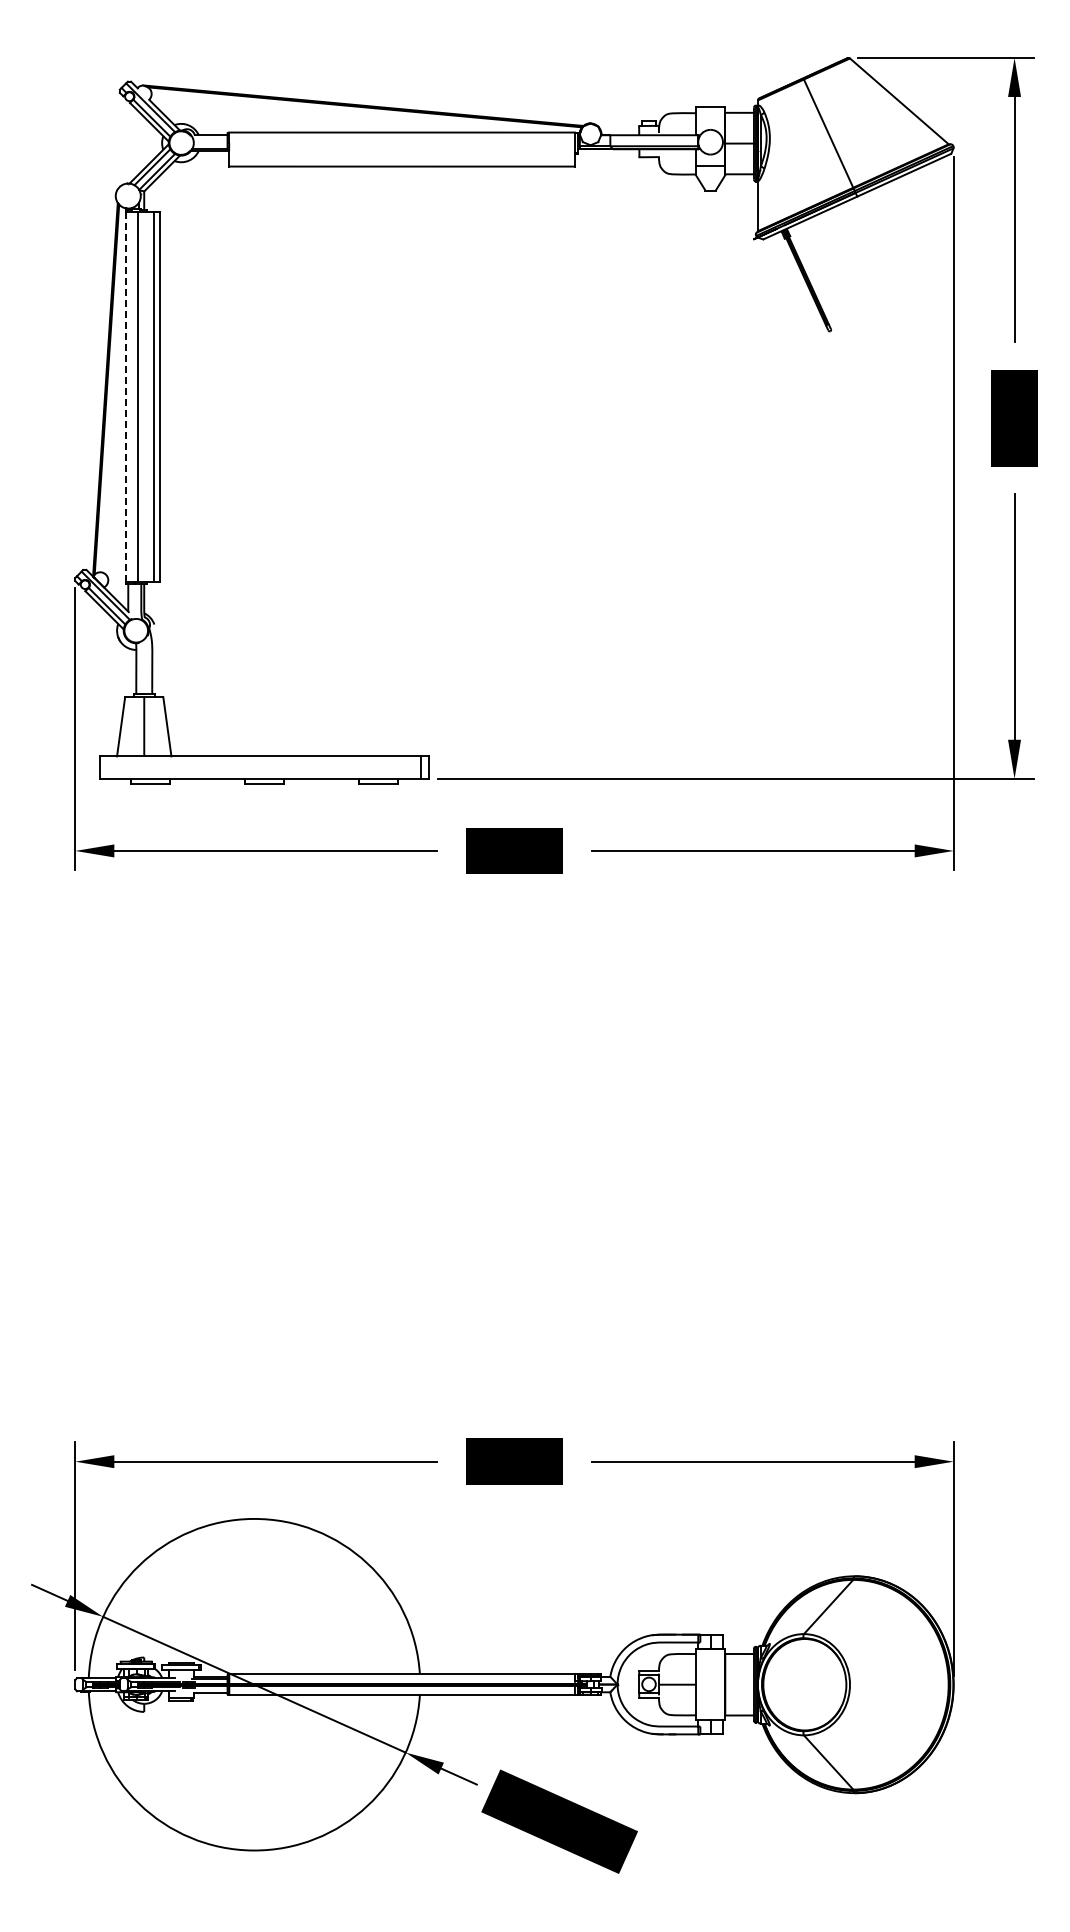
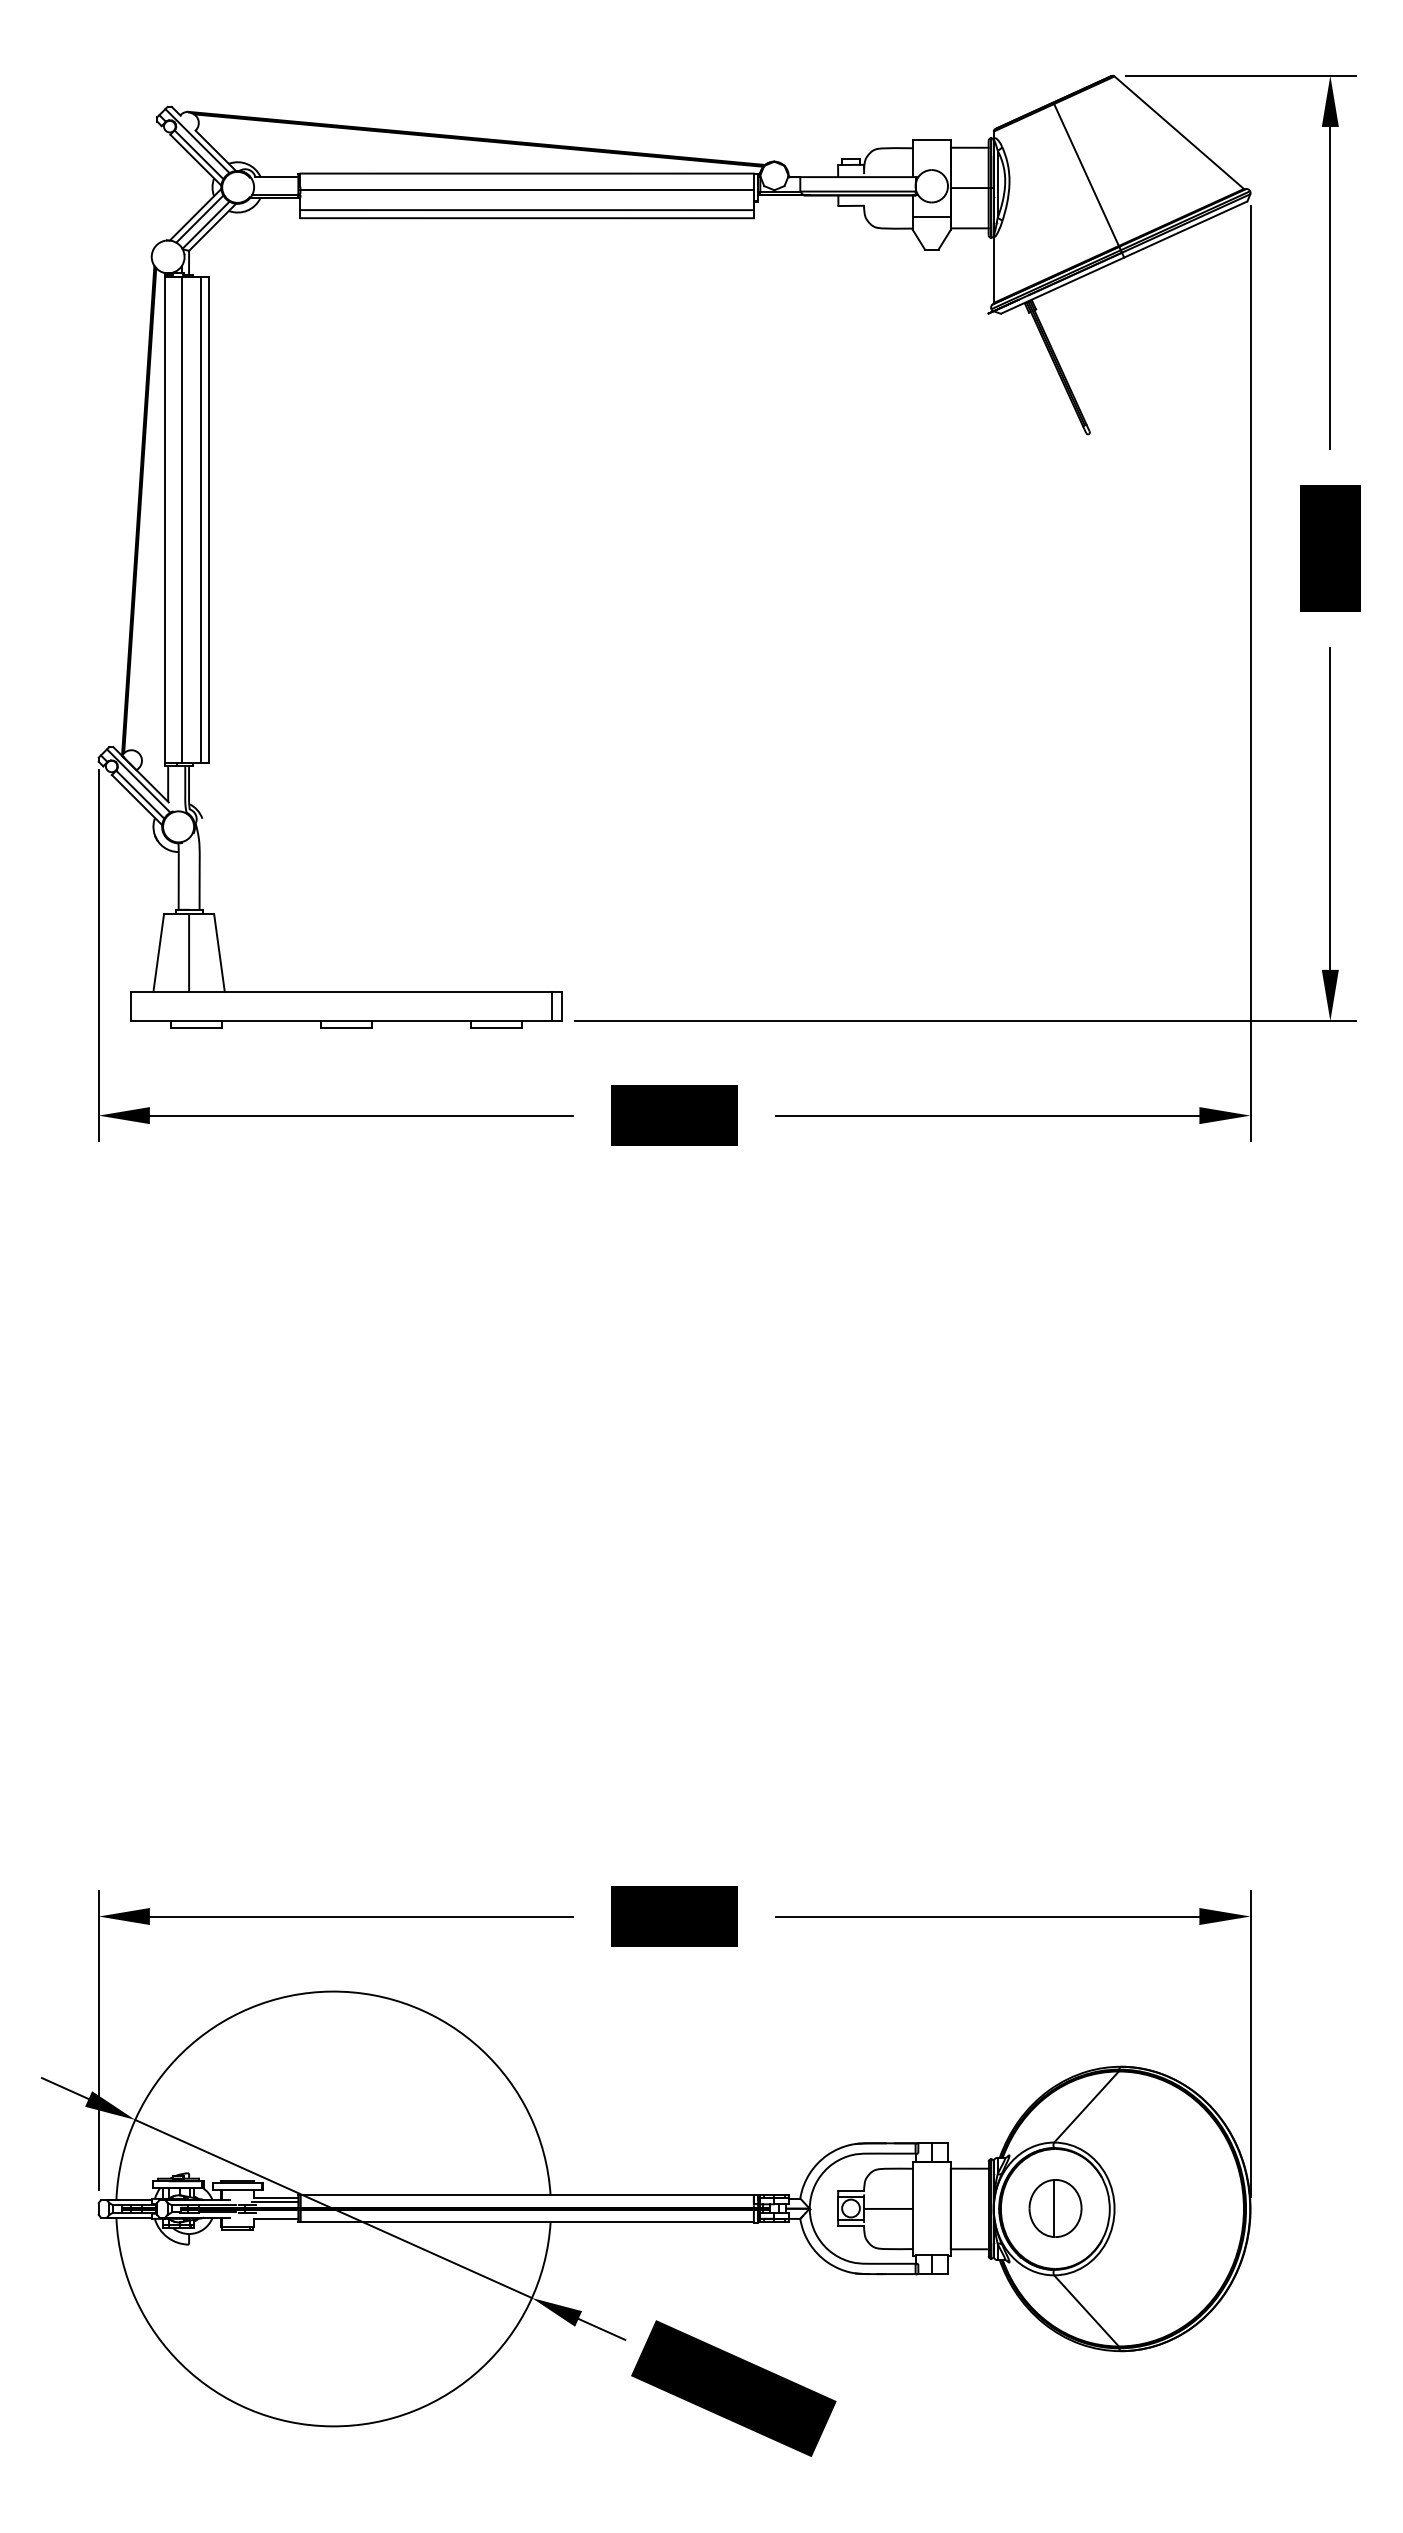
line: (401, 145) -> (526, 190), added
line: (401, 160) -> (526, 210), added
line: (125, 397) -> (164, 521), dashed -> solid
part: (804, 1684) -> (1054, 2208), added

